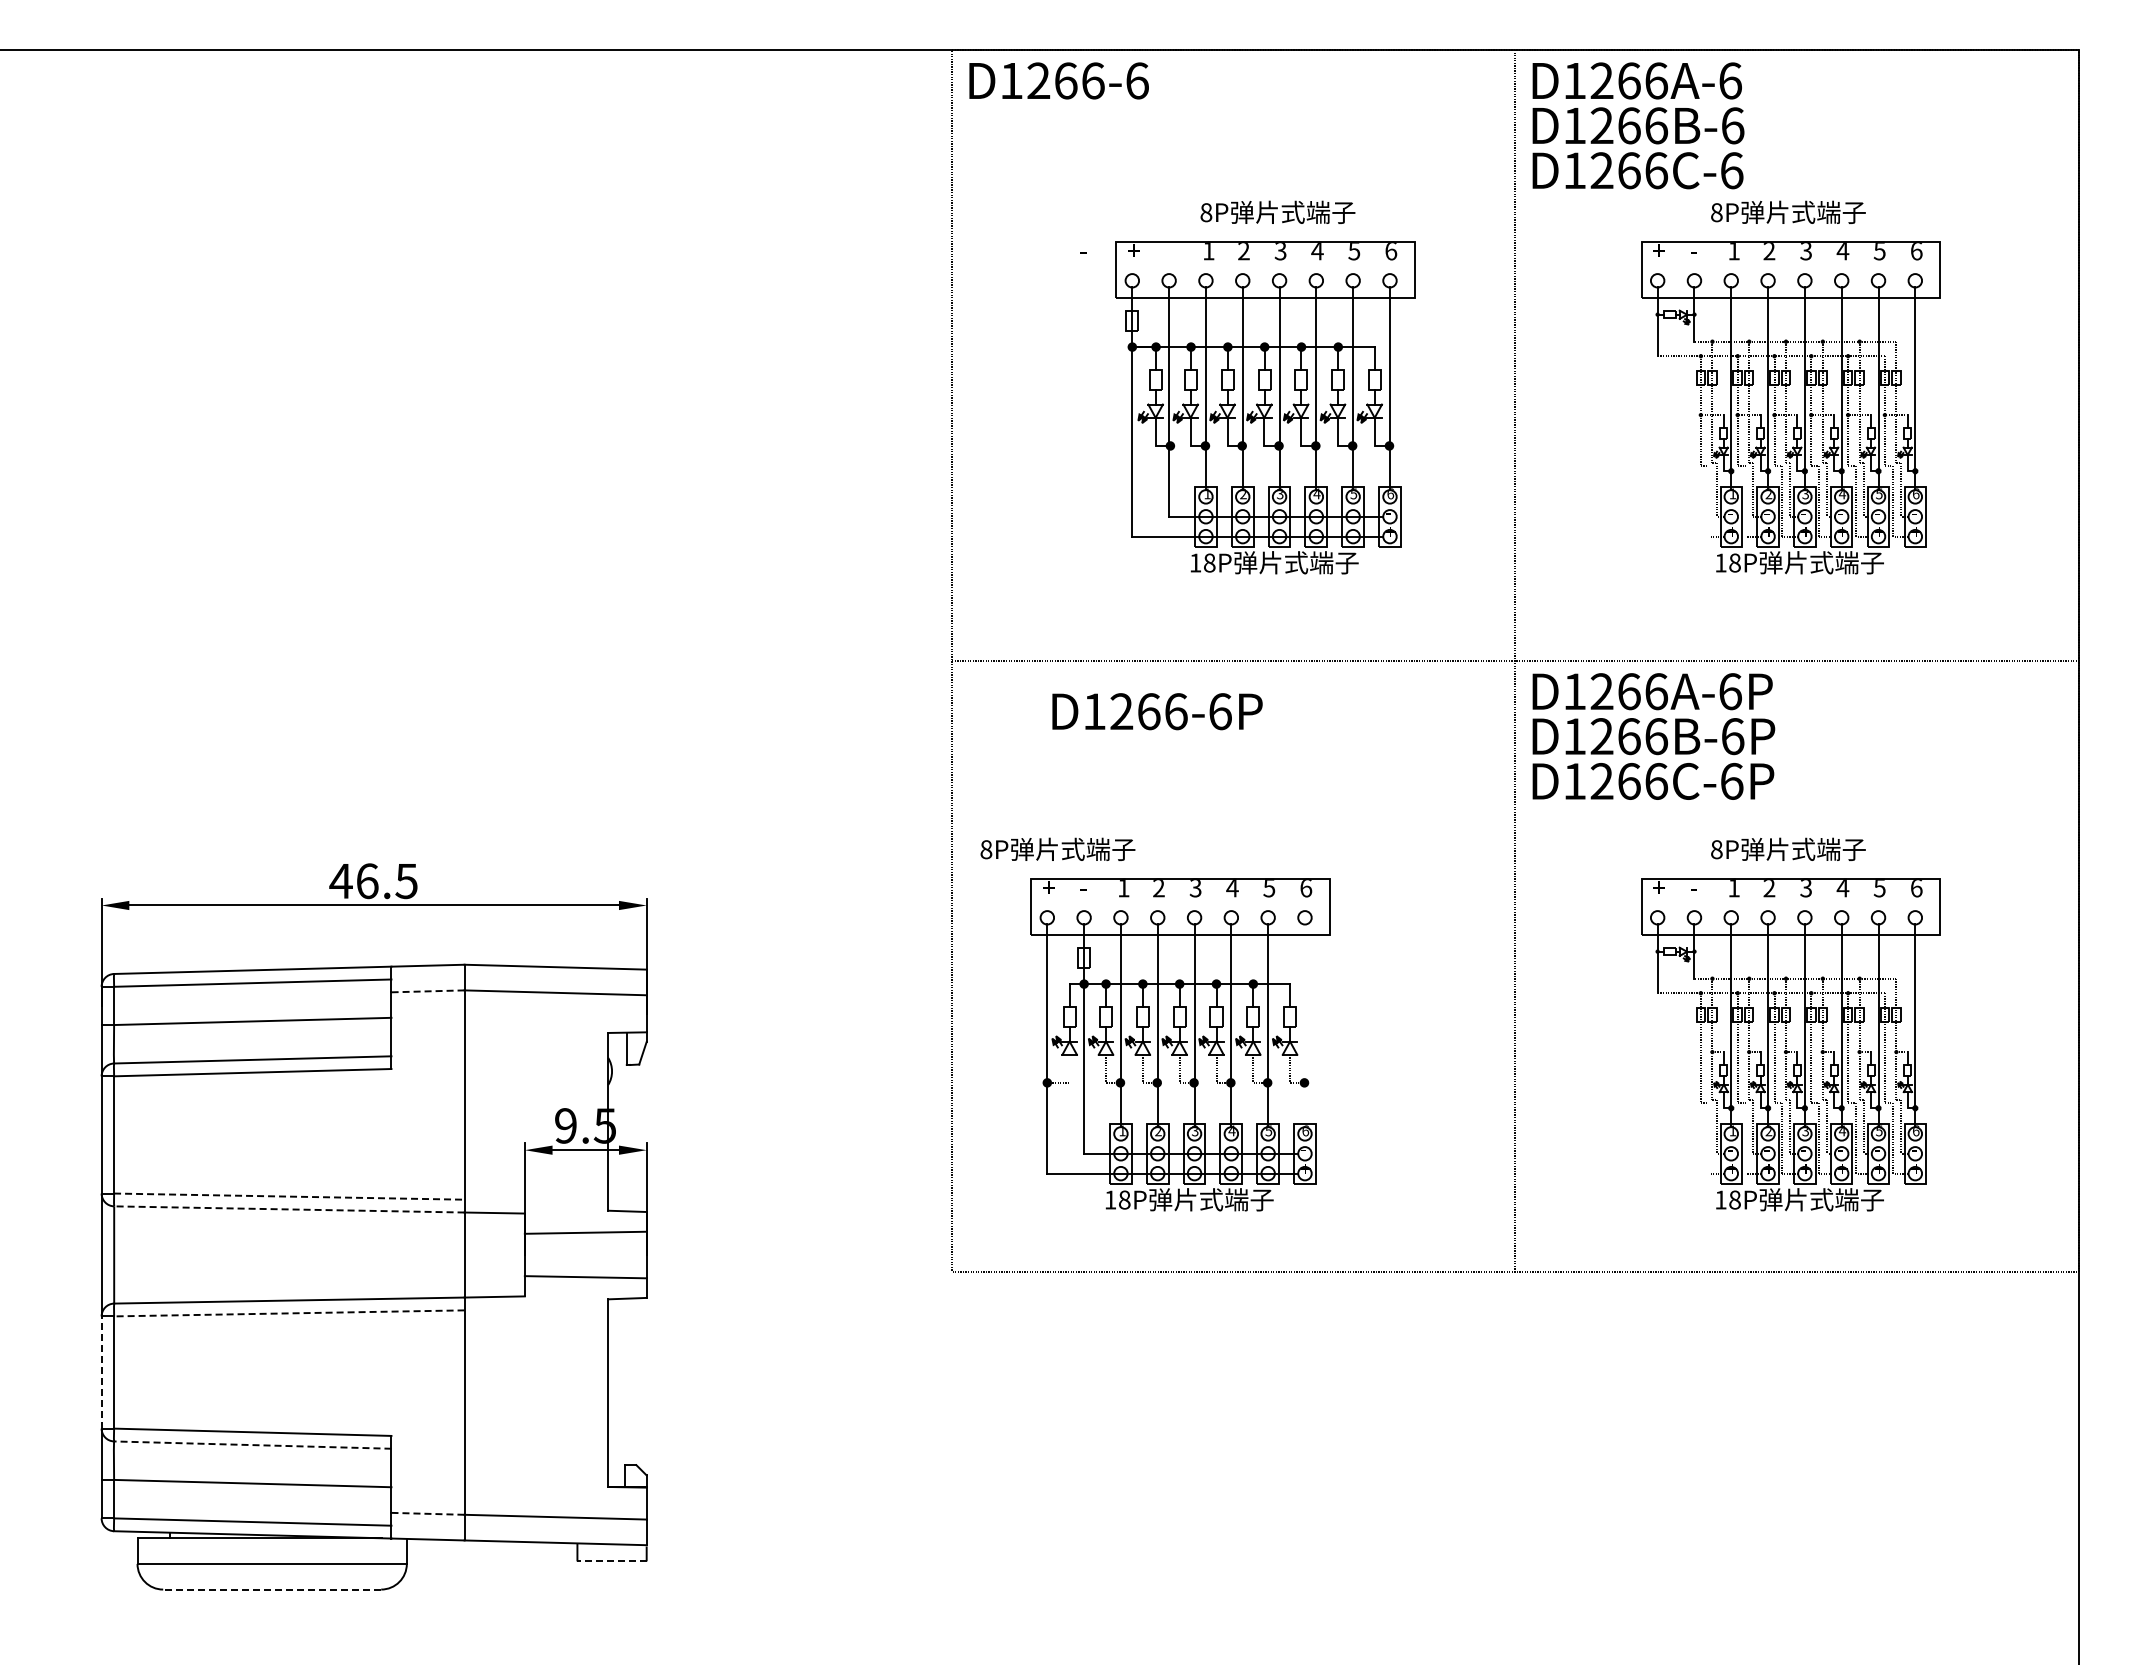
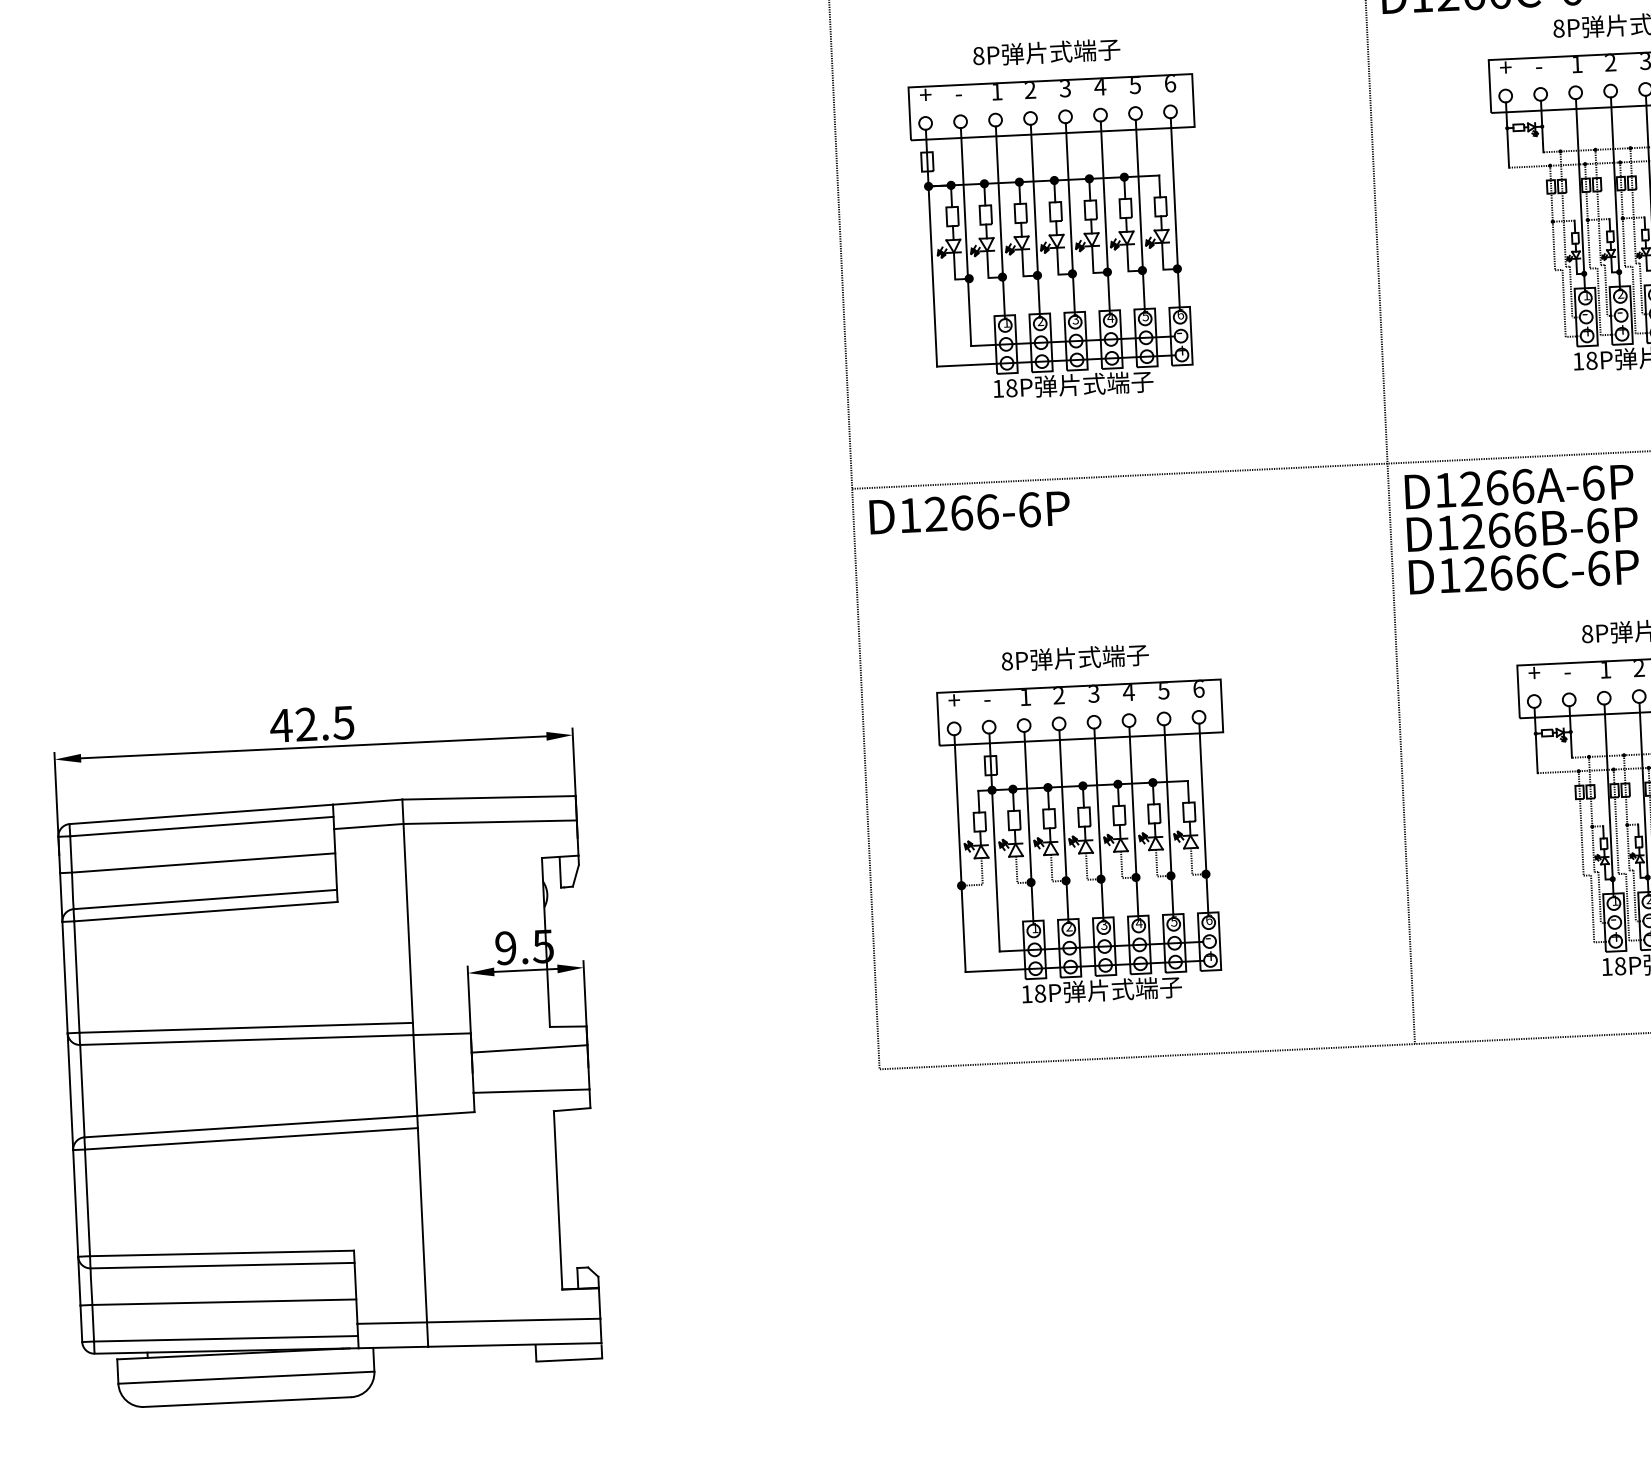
text: (1277, 211) -> (1046, 51), moved
part: (1265, 407) -> (1057, 237), moved
line: (1708, 501) -> (1563, 303), added
line: (1745, 501) -> (1599, 301), added
text: (1157, 711) -> (969, 512), moved
text: (1057, 848) -> (1074, 657), moved
text: (367, 881) -> (306, 724), 46.5 -> 42.5
line: (428, 991) -> (369, 826), dashed -> solid
line: (1304, 1025) -> (1203, 819), added
line: (1069, 1068) -> (981, 871), added
line: (1708, 1138) -> (1592, 908), added
line: (1745, 1138) -> (1627, 907), added
line: (289, 1196) -> (246, 1027), dashed -> solid
line: (288, 1209) -> (246, 1040), dashed -> solid
line: (288, 1313) -> (250, 1138), dashed -> solid
line: (101, 1372) -> (75, 1203), dashed -> solid
line: (252, 1445) -> (222, 1266), dashed -> solid
line: (428, 1513) -> (392, 1322), dashed -> solid
line: (612, 1561) -> (569, 1360), dashed -> solid
line: (271, 1589) -> (246, 1402), dashed -> solid

